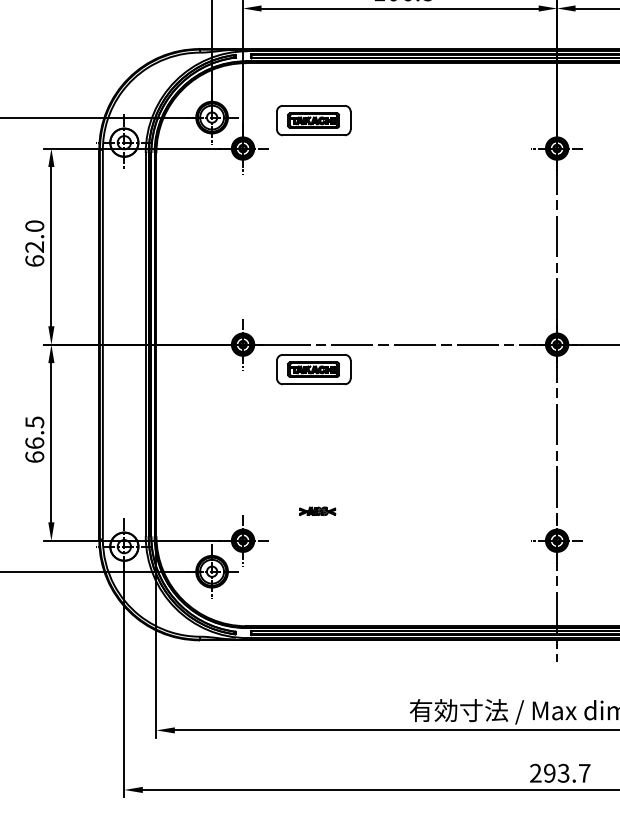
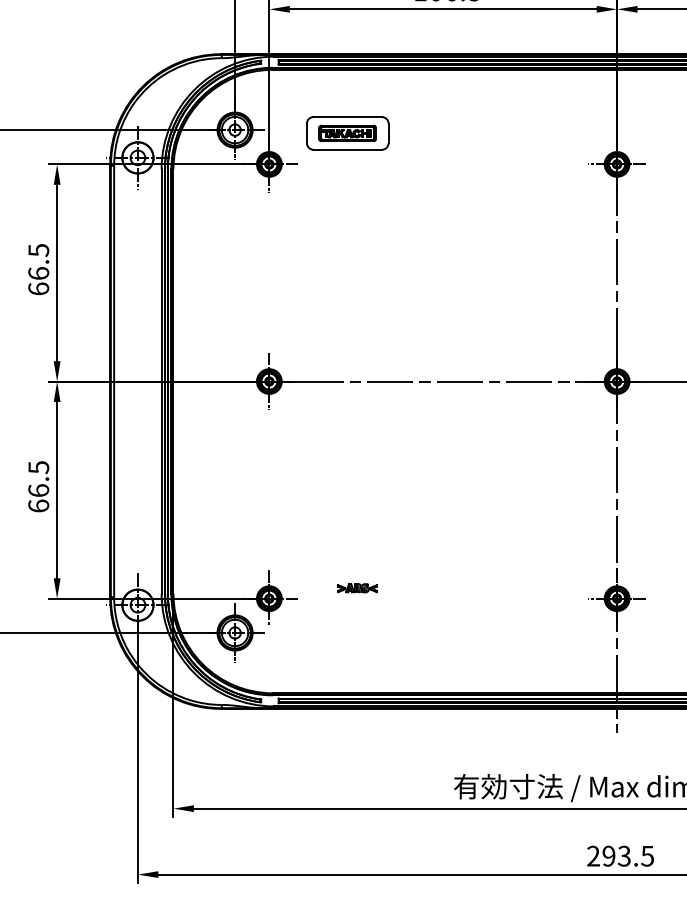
text: (34, 236) -> (38, 261), 62.0 -> 66.5
part: (313, 369) -> (347, 409), removed
part: (317, 510) -> (357, 587), moved
text: (584, 773) -> (647, 856), 293.7 -> 293.5

